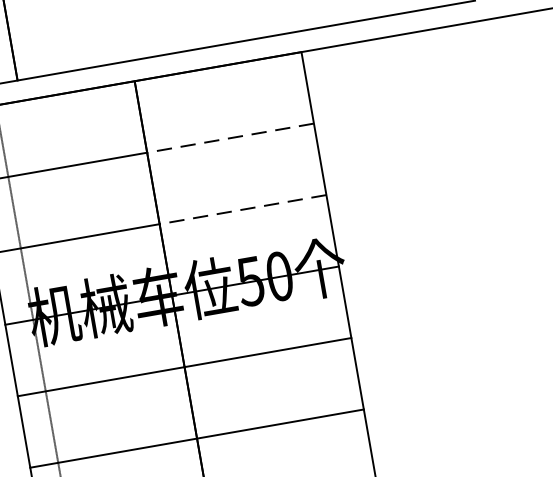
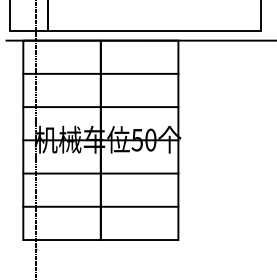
line: (230, 137) -> (139, 73), dashed -> solid
line: (242, 210) -> (139, 107), dashed -> solid

